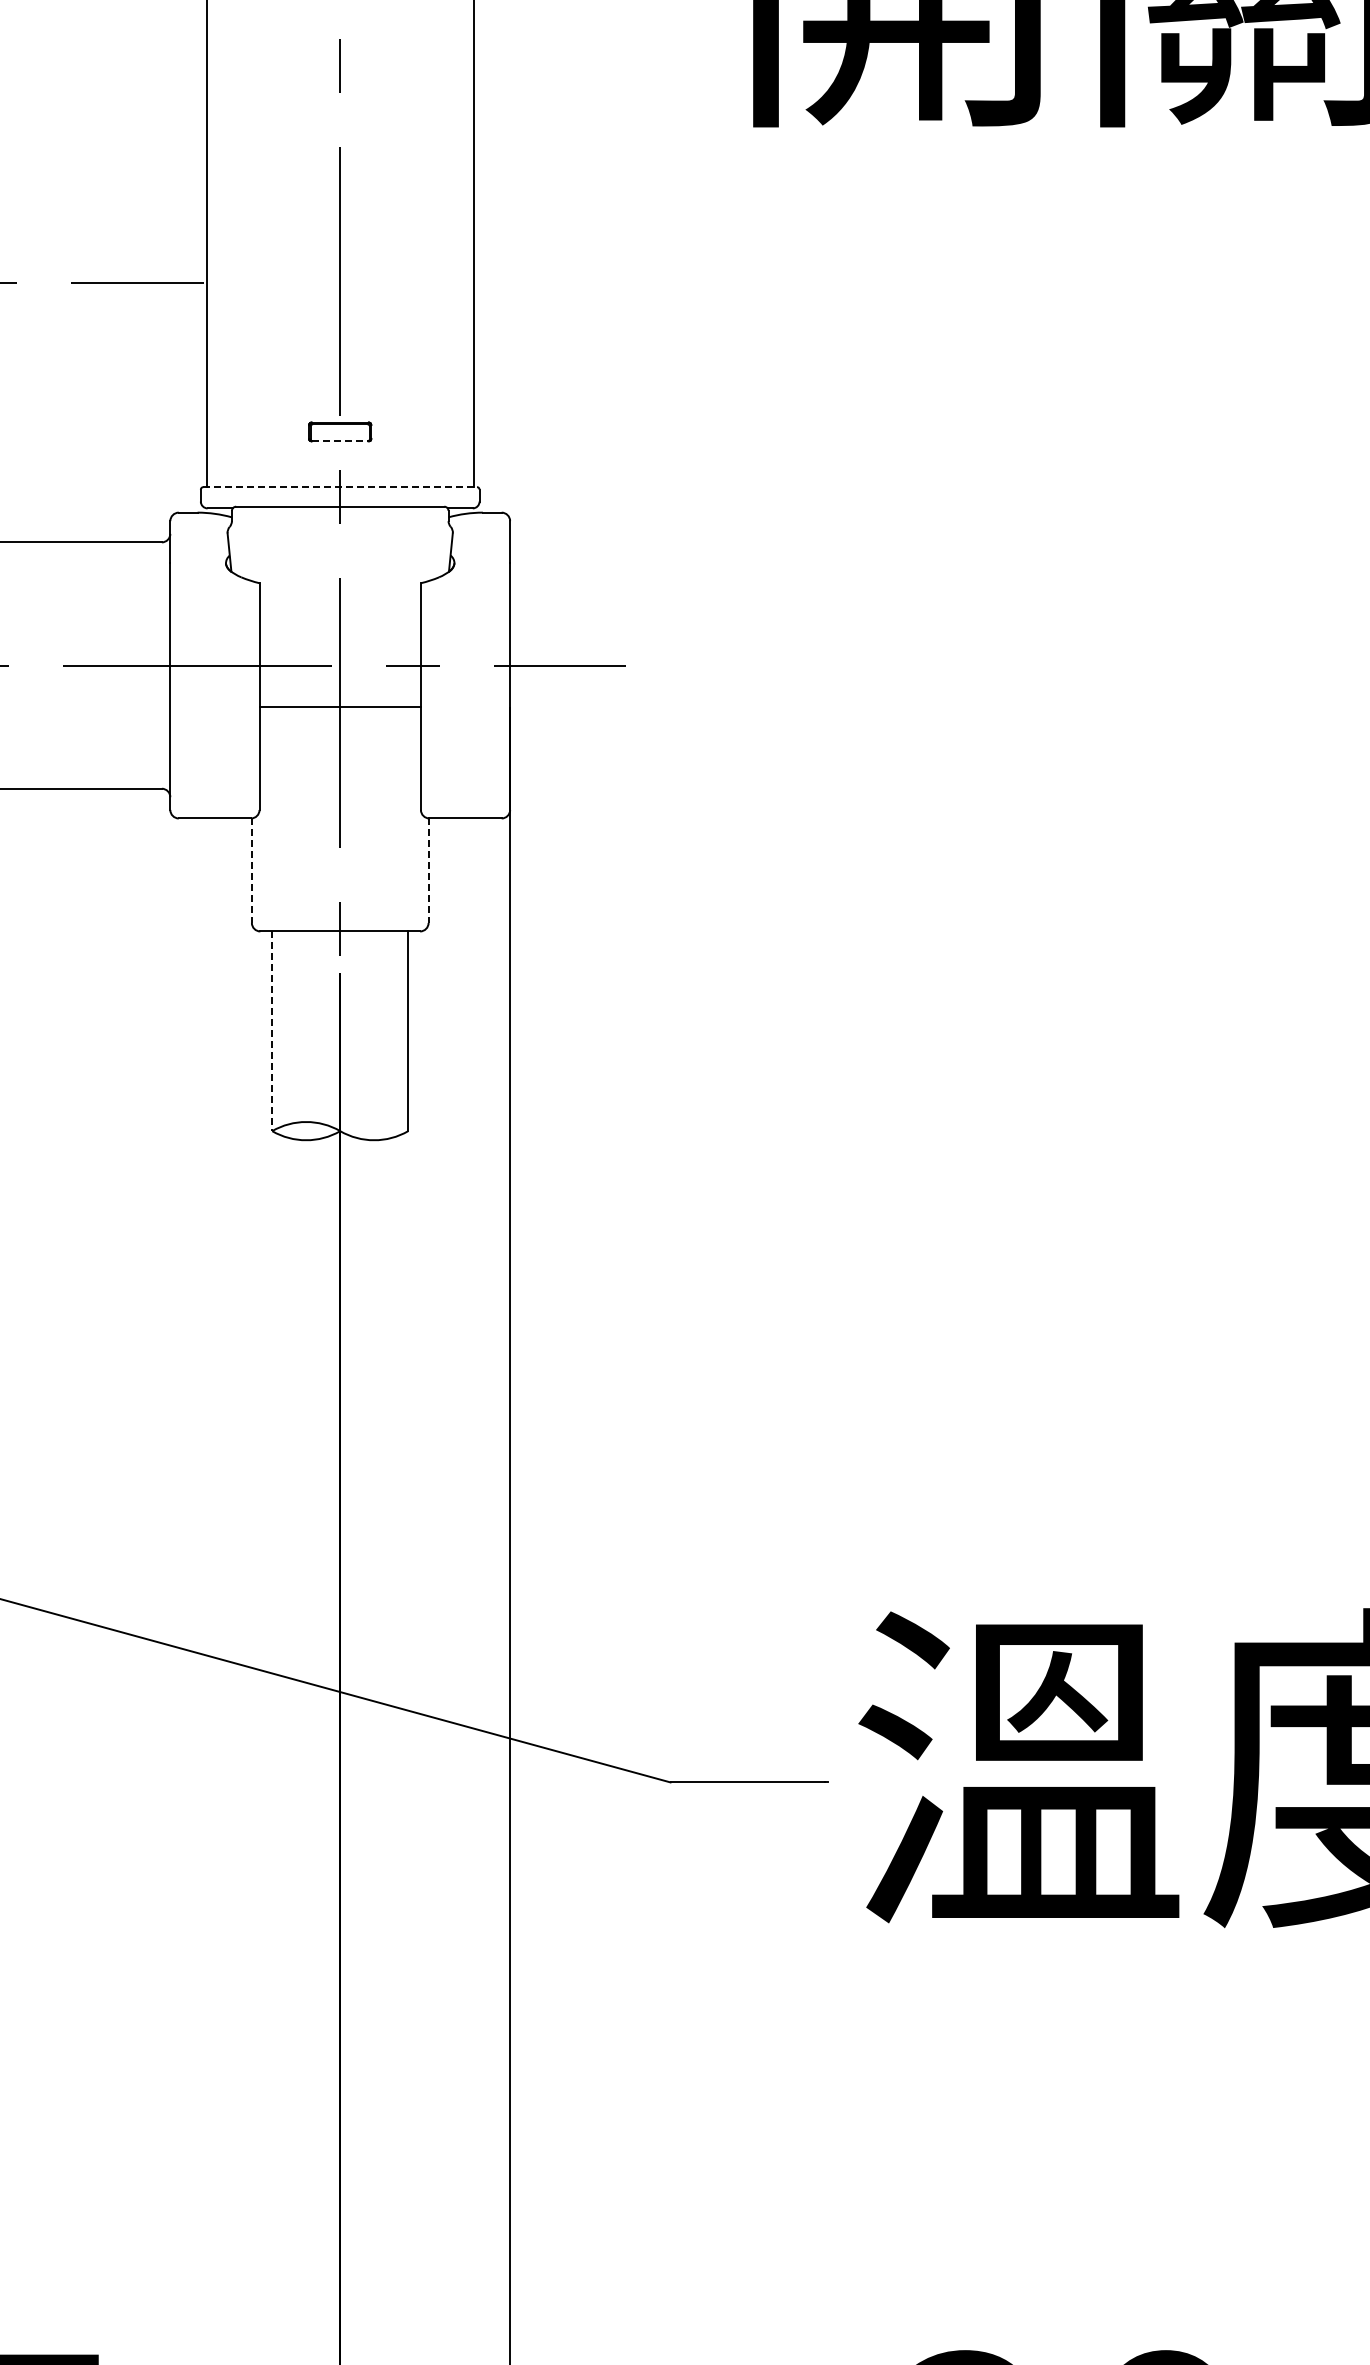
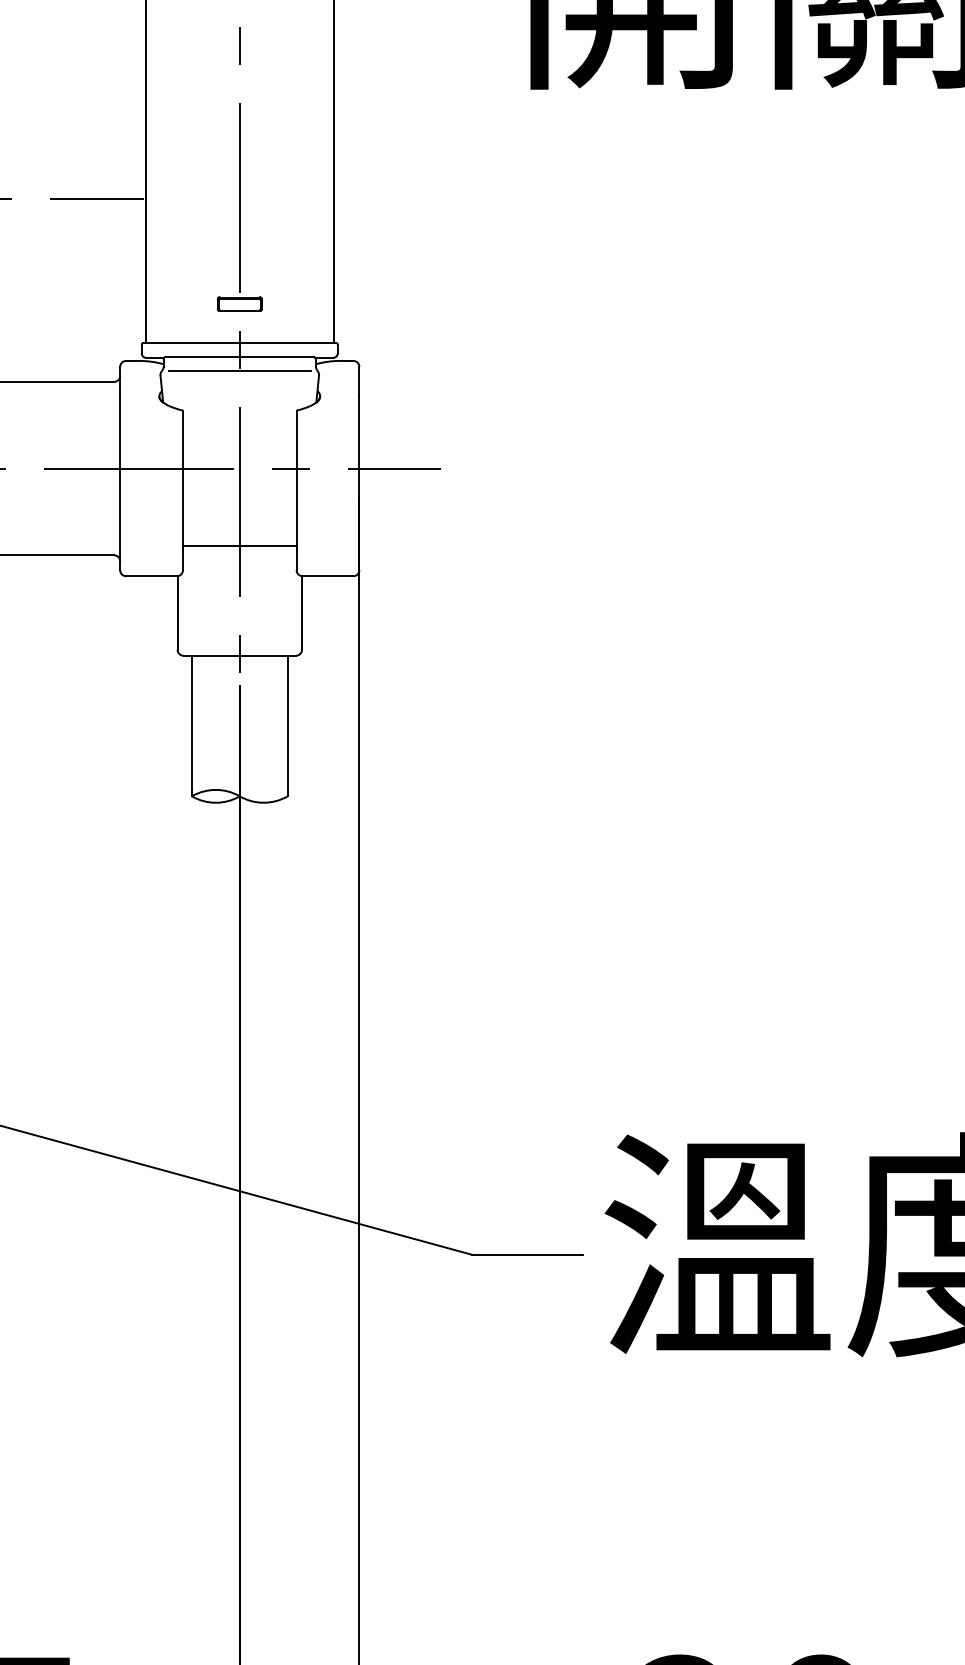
line: (340, 441) -> (239, 310), dashed -> solid
line: (340, 487) -> (239, 343), dashed -> solid
line: (340, 526) -> (239, 370), added
line: (339, 707) -> (239, 546), moved
line: (251, 871) -> (177, 613), dashed -> solid
line: (428, 871) -> (301, 613), dashed -> solid
line: (272, 1031) -> (192, 726), dashed -> solid

